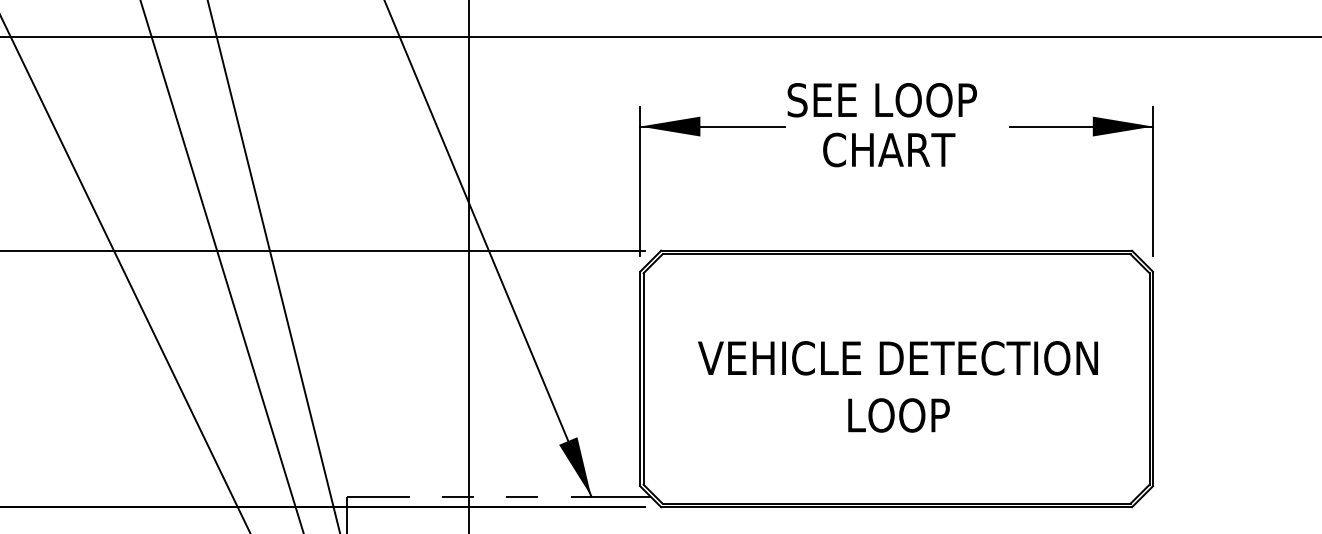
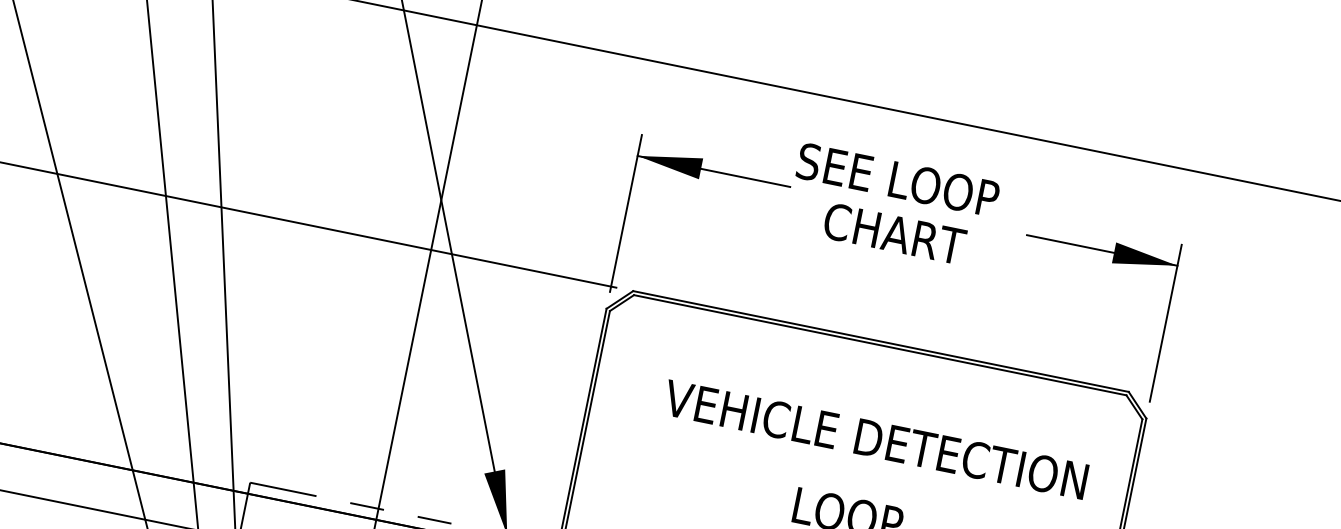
text: (897, 358) -> (875, 439), moved

